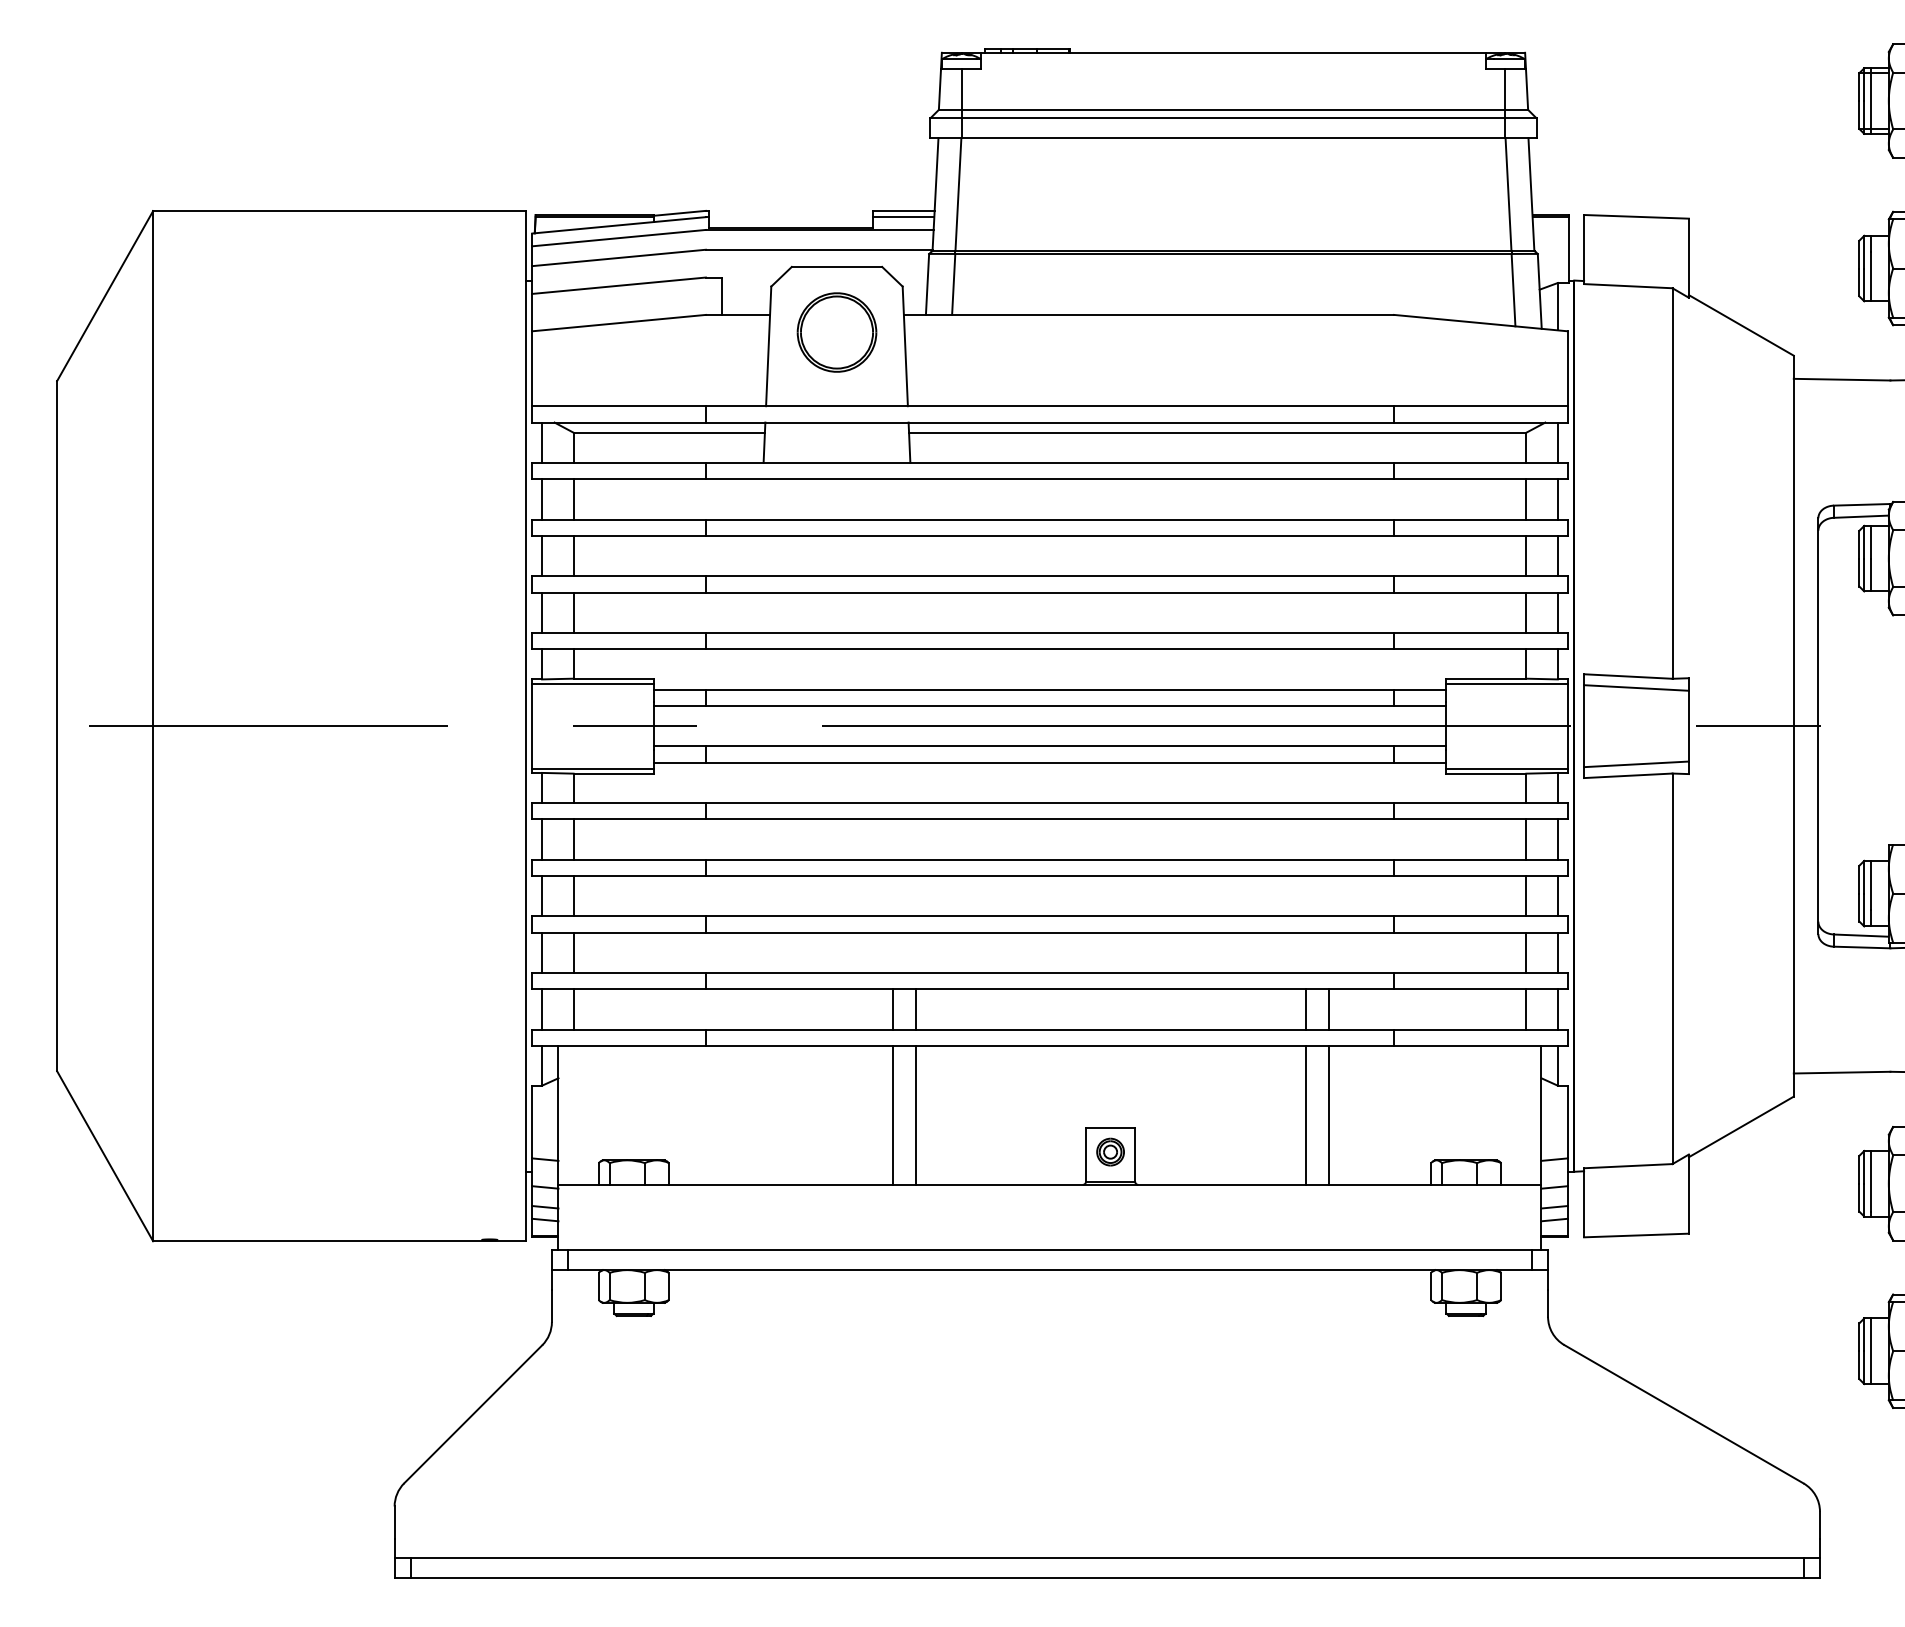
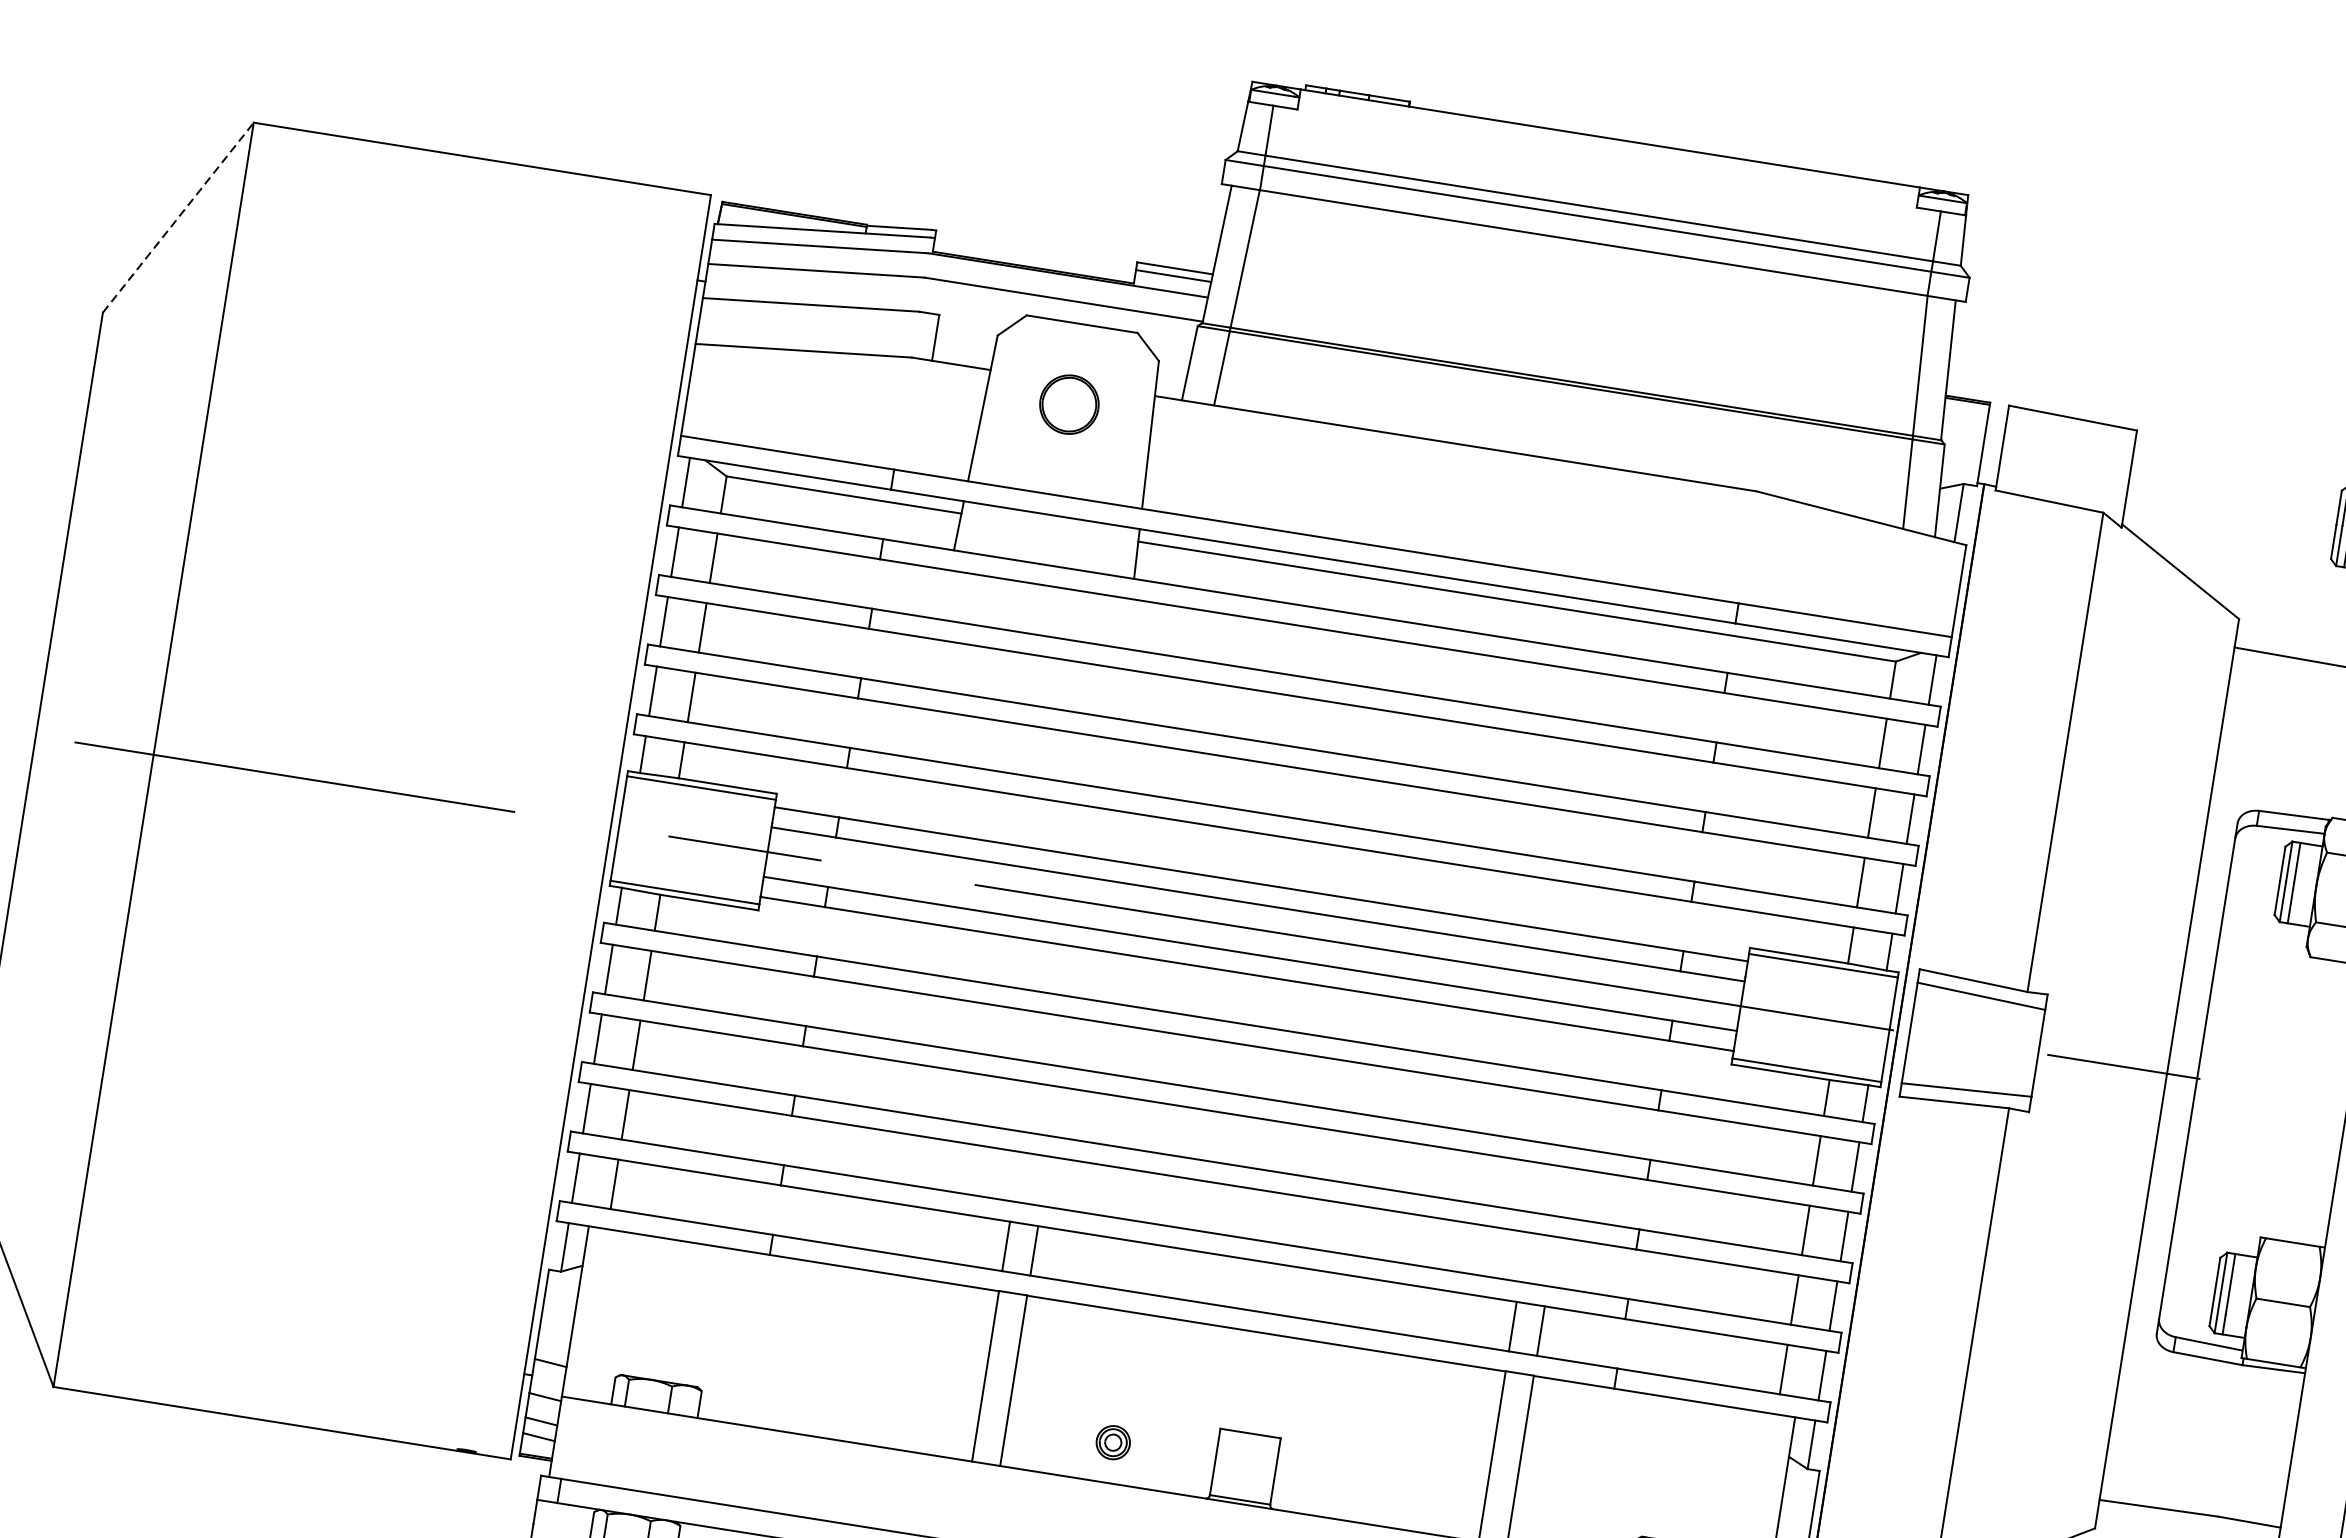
line: (105, 296) -> (178, 218), solid -> dashed
part: (836, 332) -> (1068, 404), size x0.6
part: (1110, 1151) -> (1113, 1441), moved

